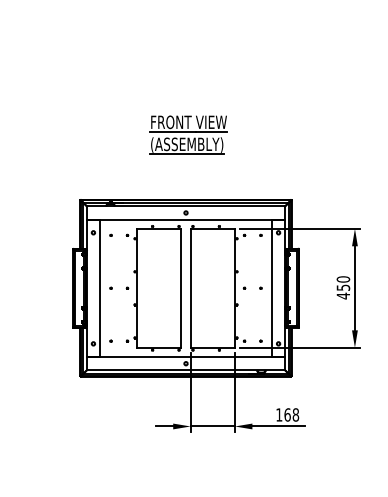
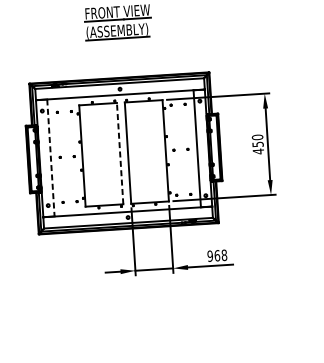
line: (181, 287) -> (120, 152), solid -> dashed
line: (100, 288) -> (51, 158), solid -> dashed
text: (279, 414) -> (210, 255), 168 -> 968

